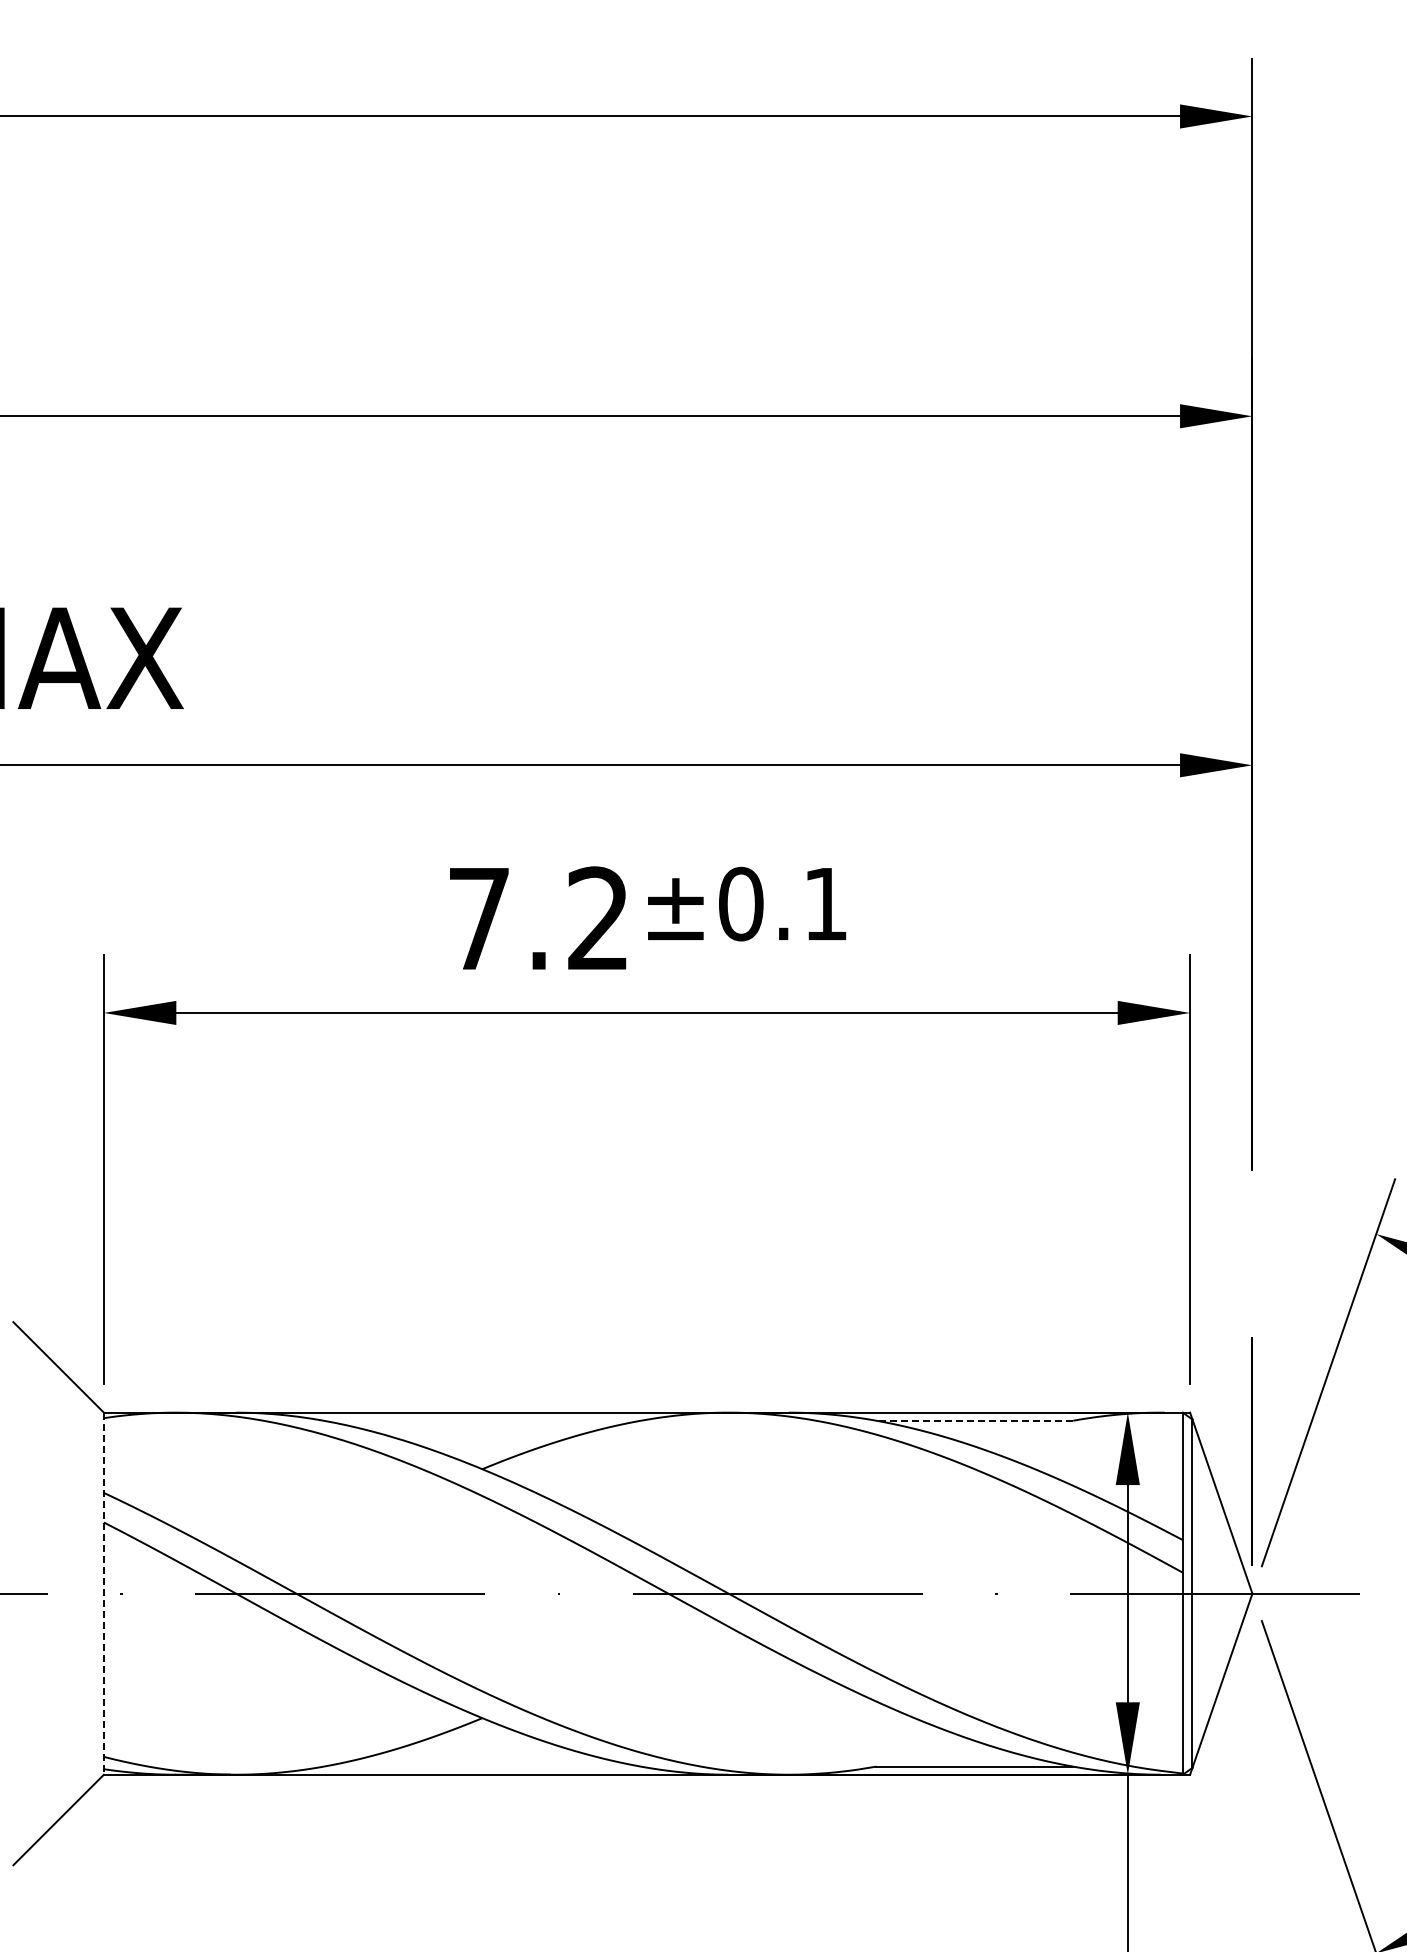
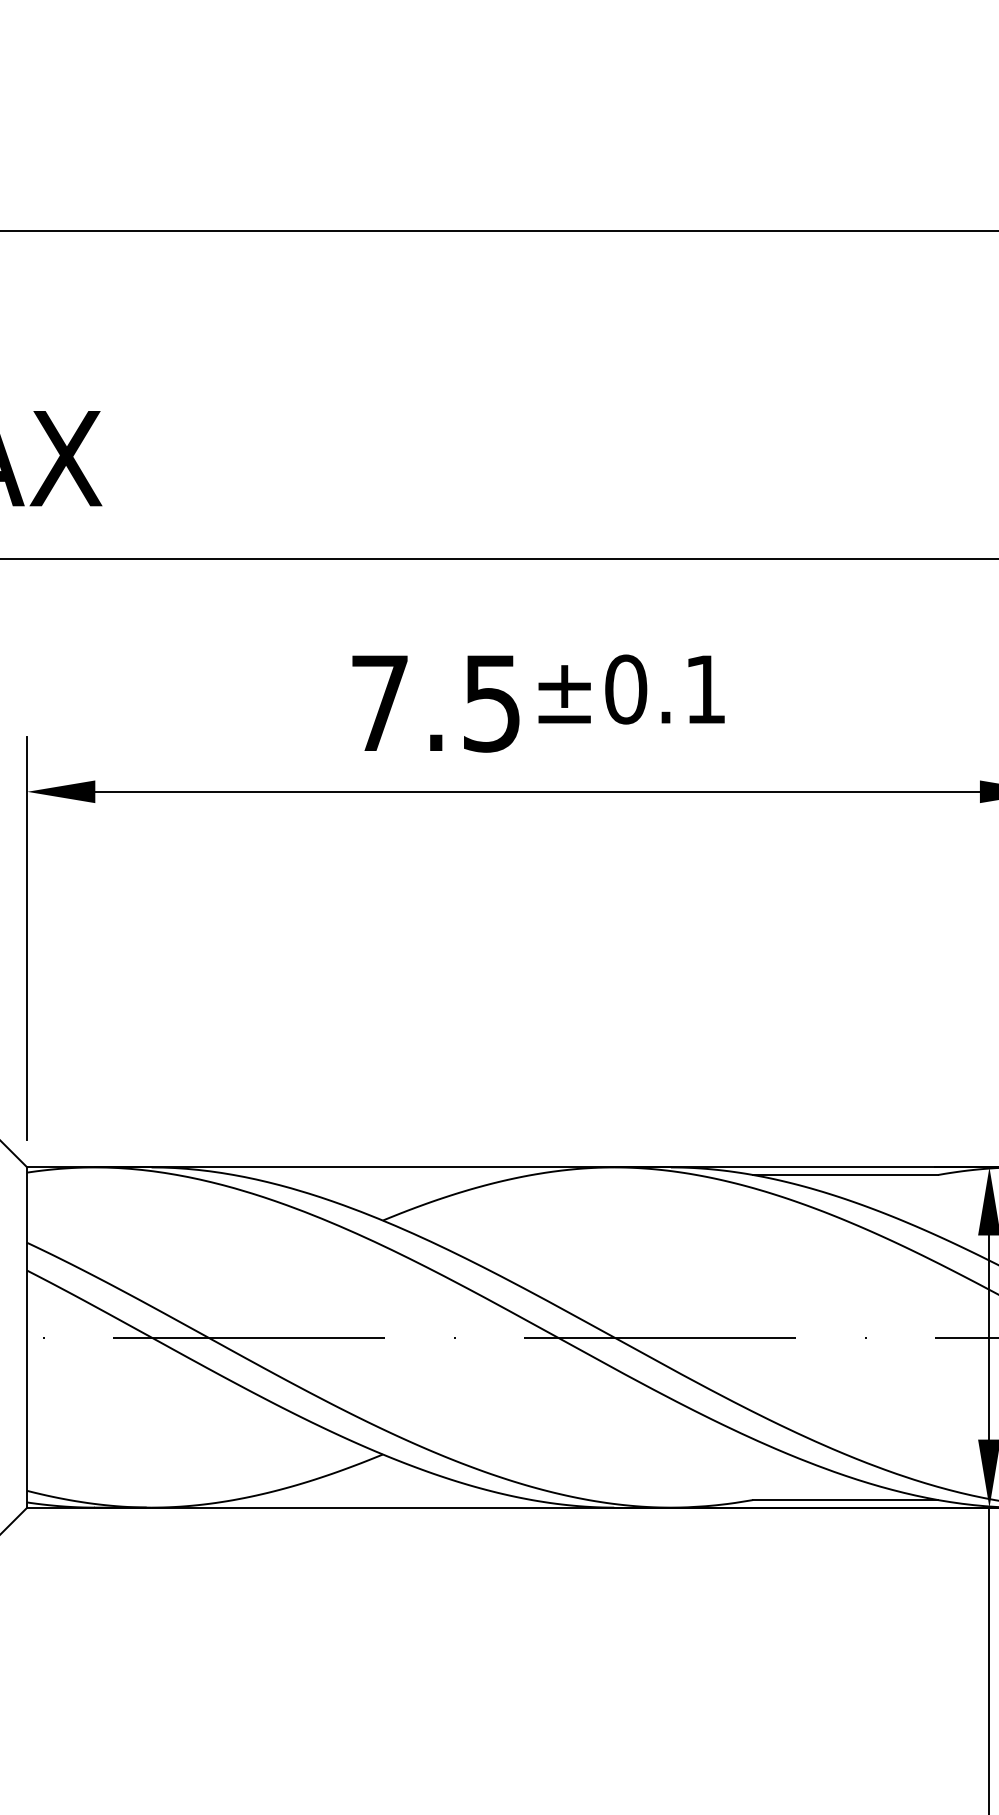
text: (597, 918) -> (491, 703), 7.2 -> 7.5
line: (974, 1420) -> (845, 1174), dashed -> solid
line: (103, 1594) -> (26, 1338), dashed -> solid

